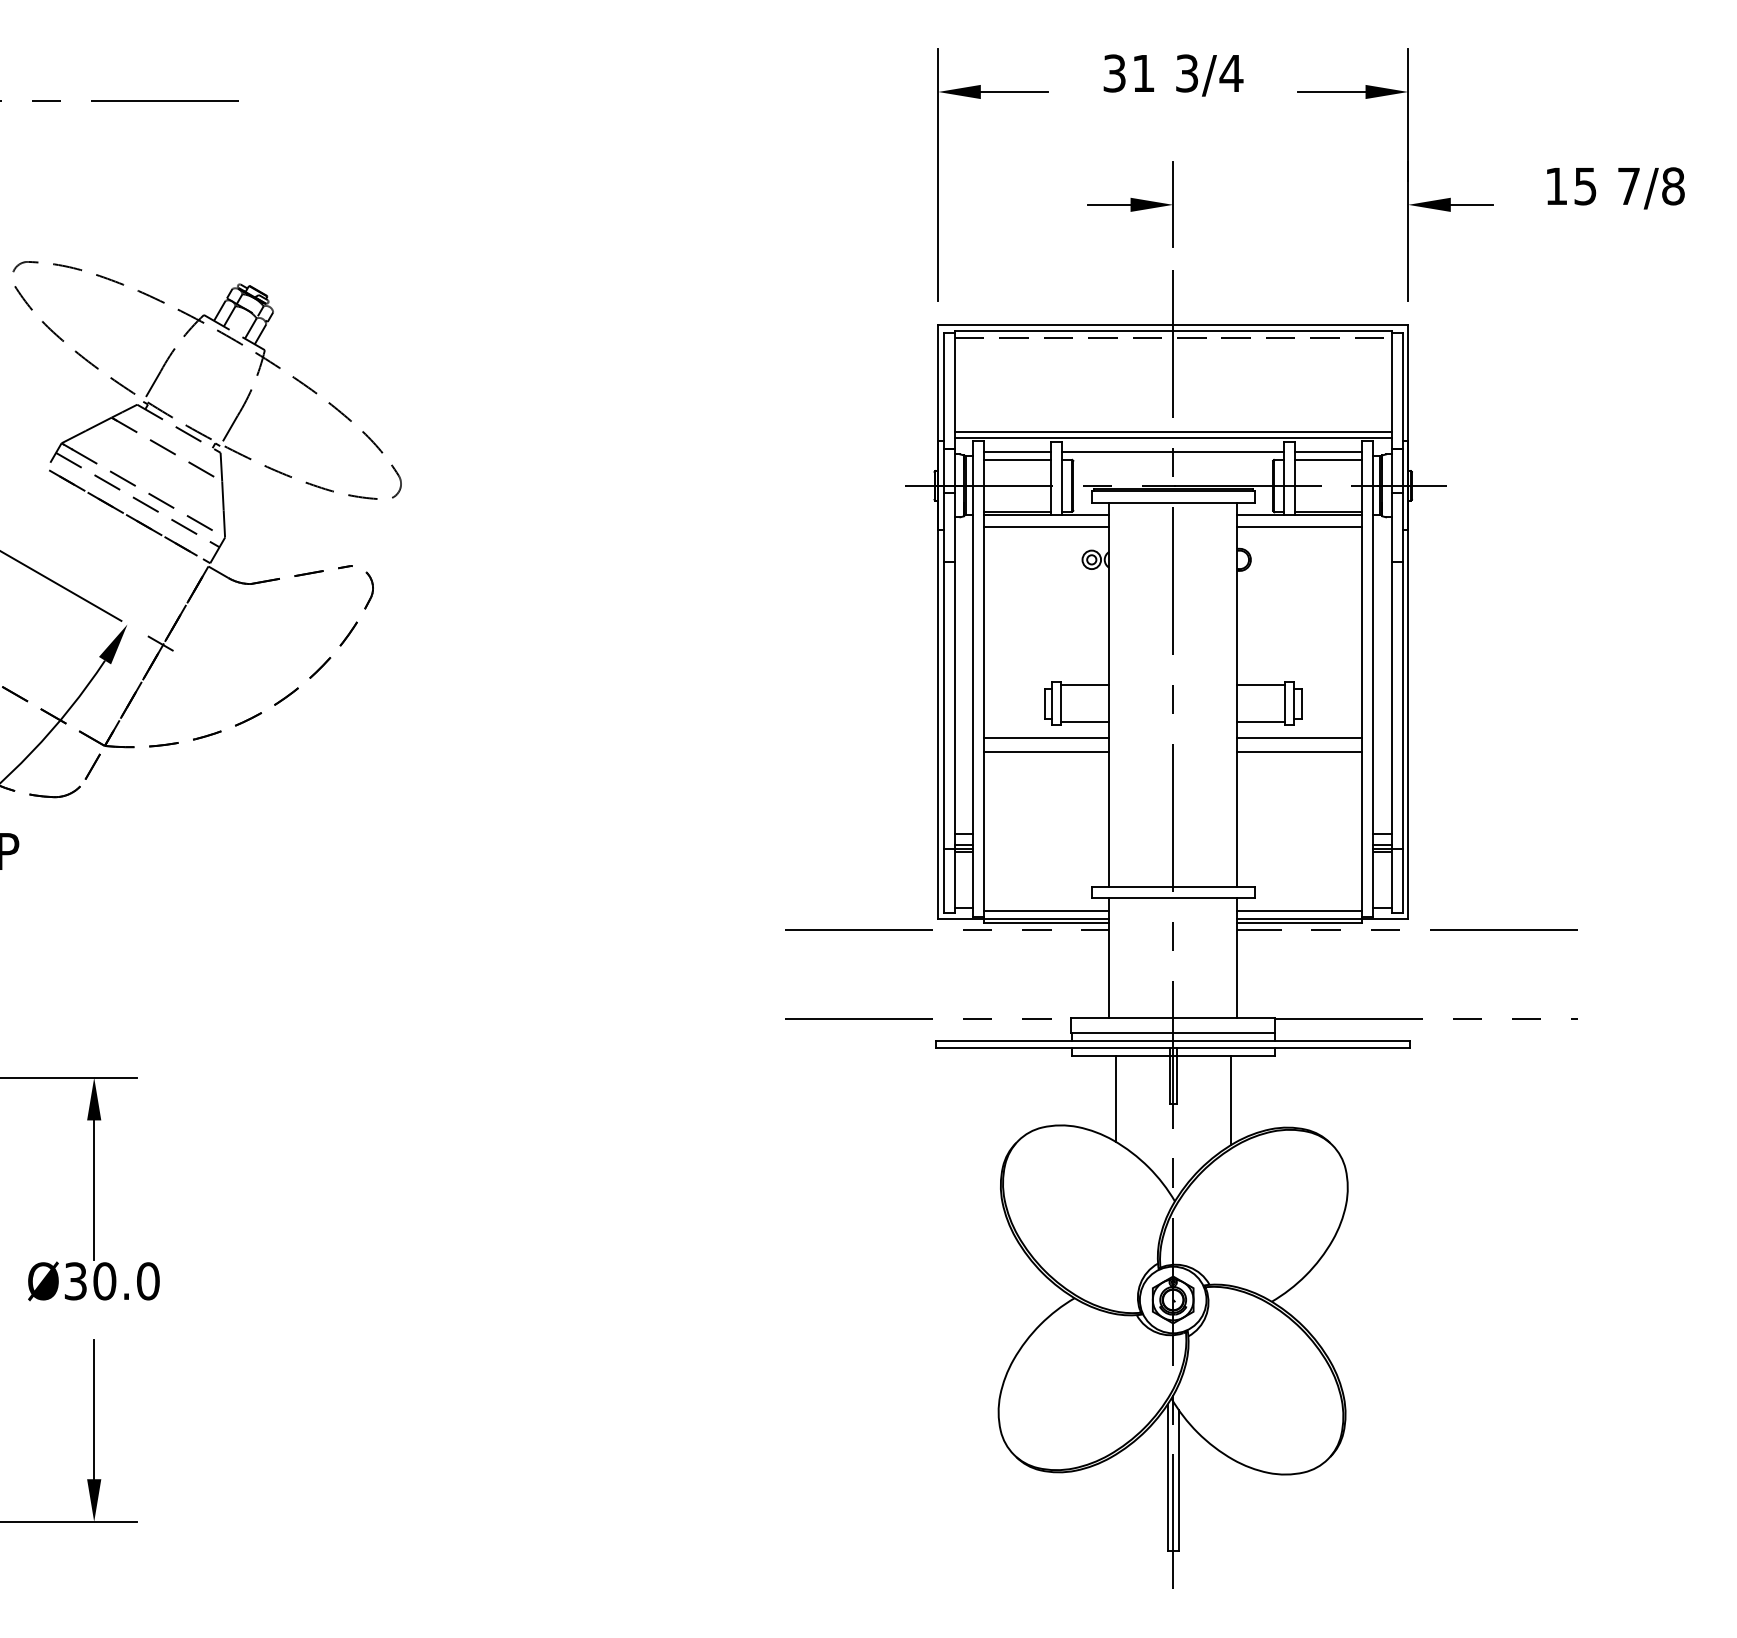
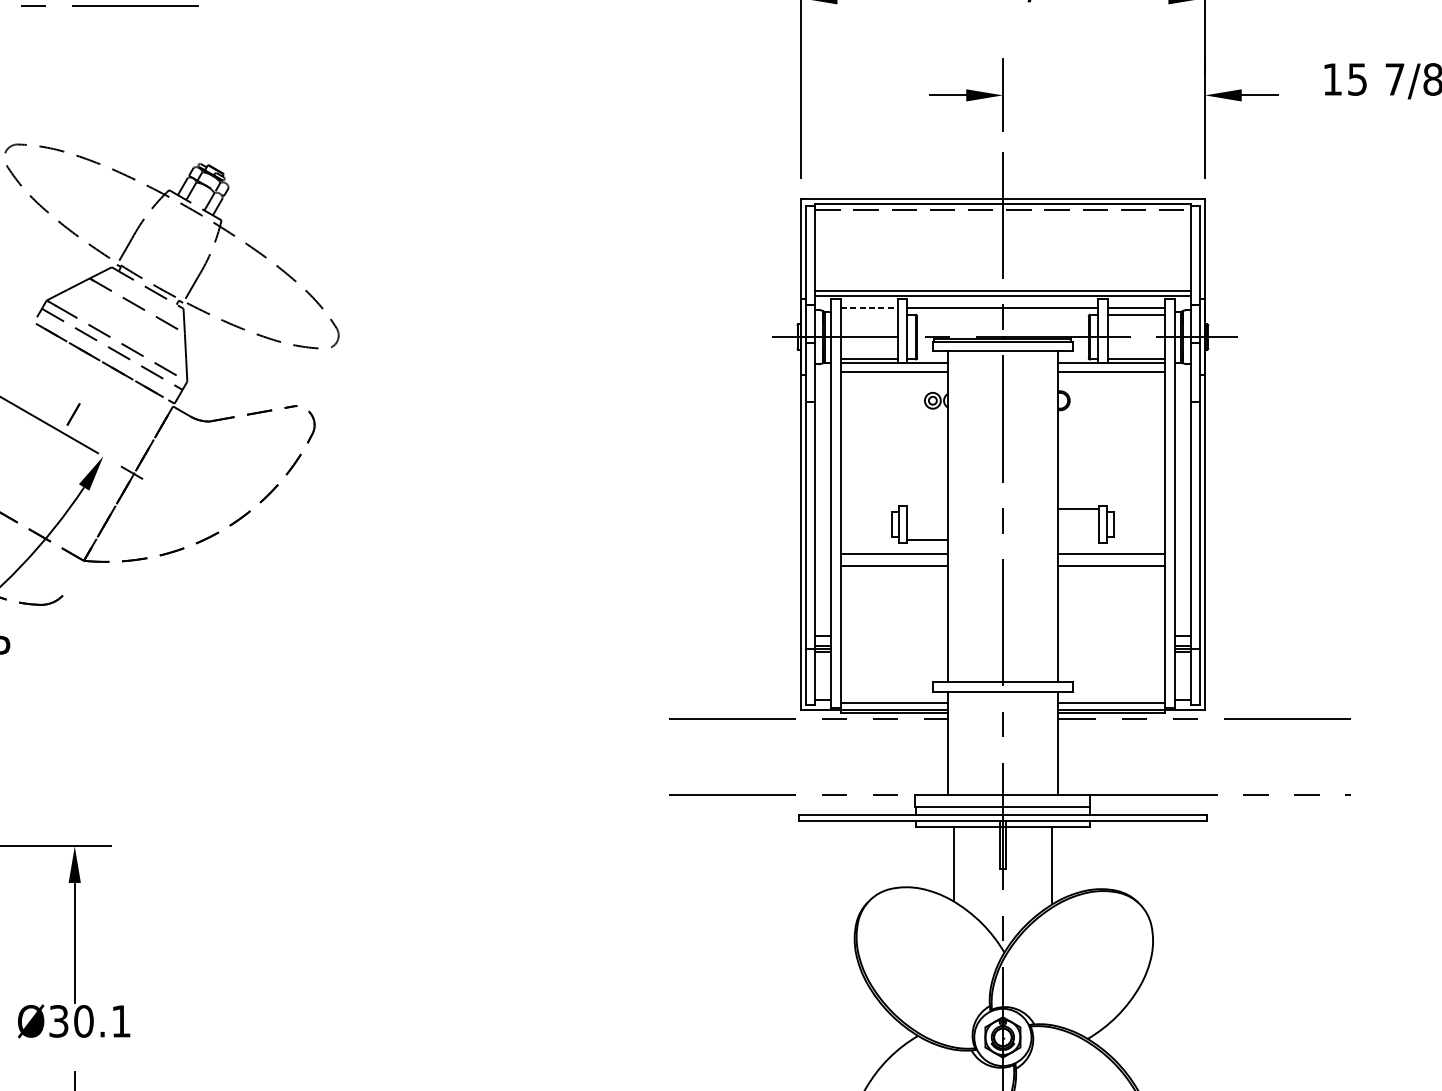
line: (1018, 452) -> (869, 308), solid -> dashed
line: (1017, 459) -> (868, 314), removed
line: (1085, 685) -> (927, 508), removed
line: (1261, 722) -> (1078, 540), removed
line: (92, 766) -> (73, 414), moved
text: (148, 1281) -> (121, 1021), Ø30.0 -> Ø30.1

